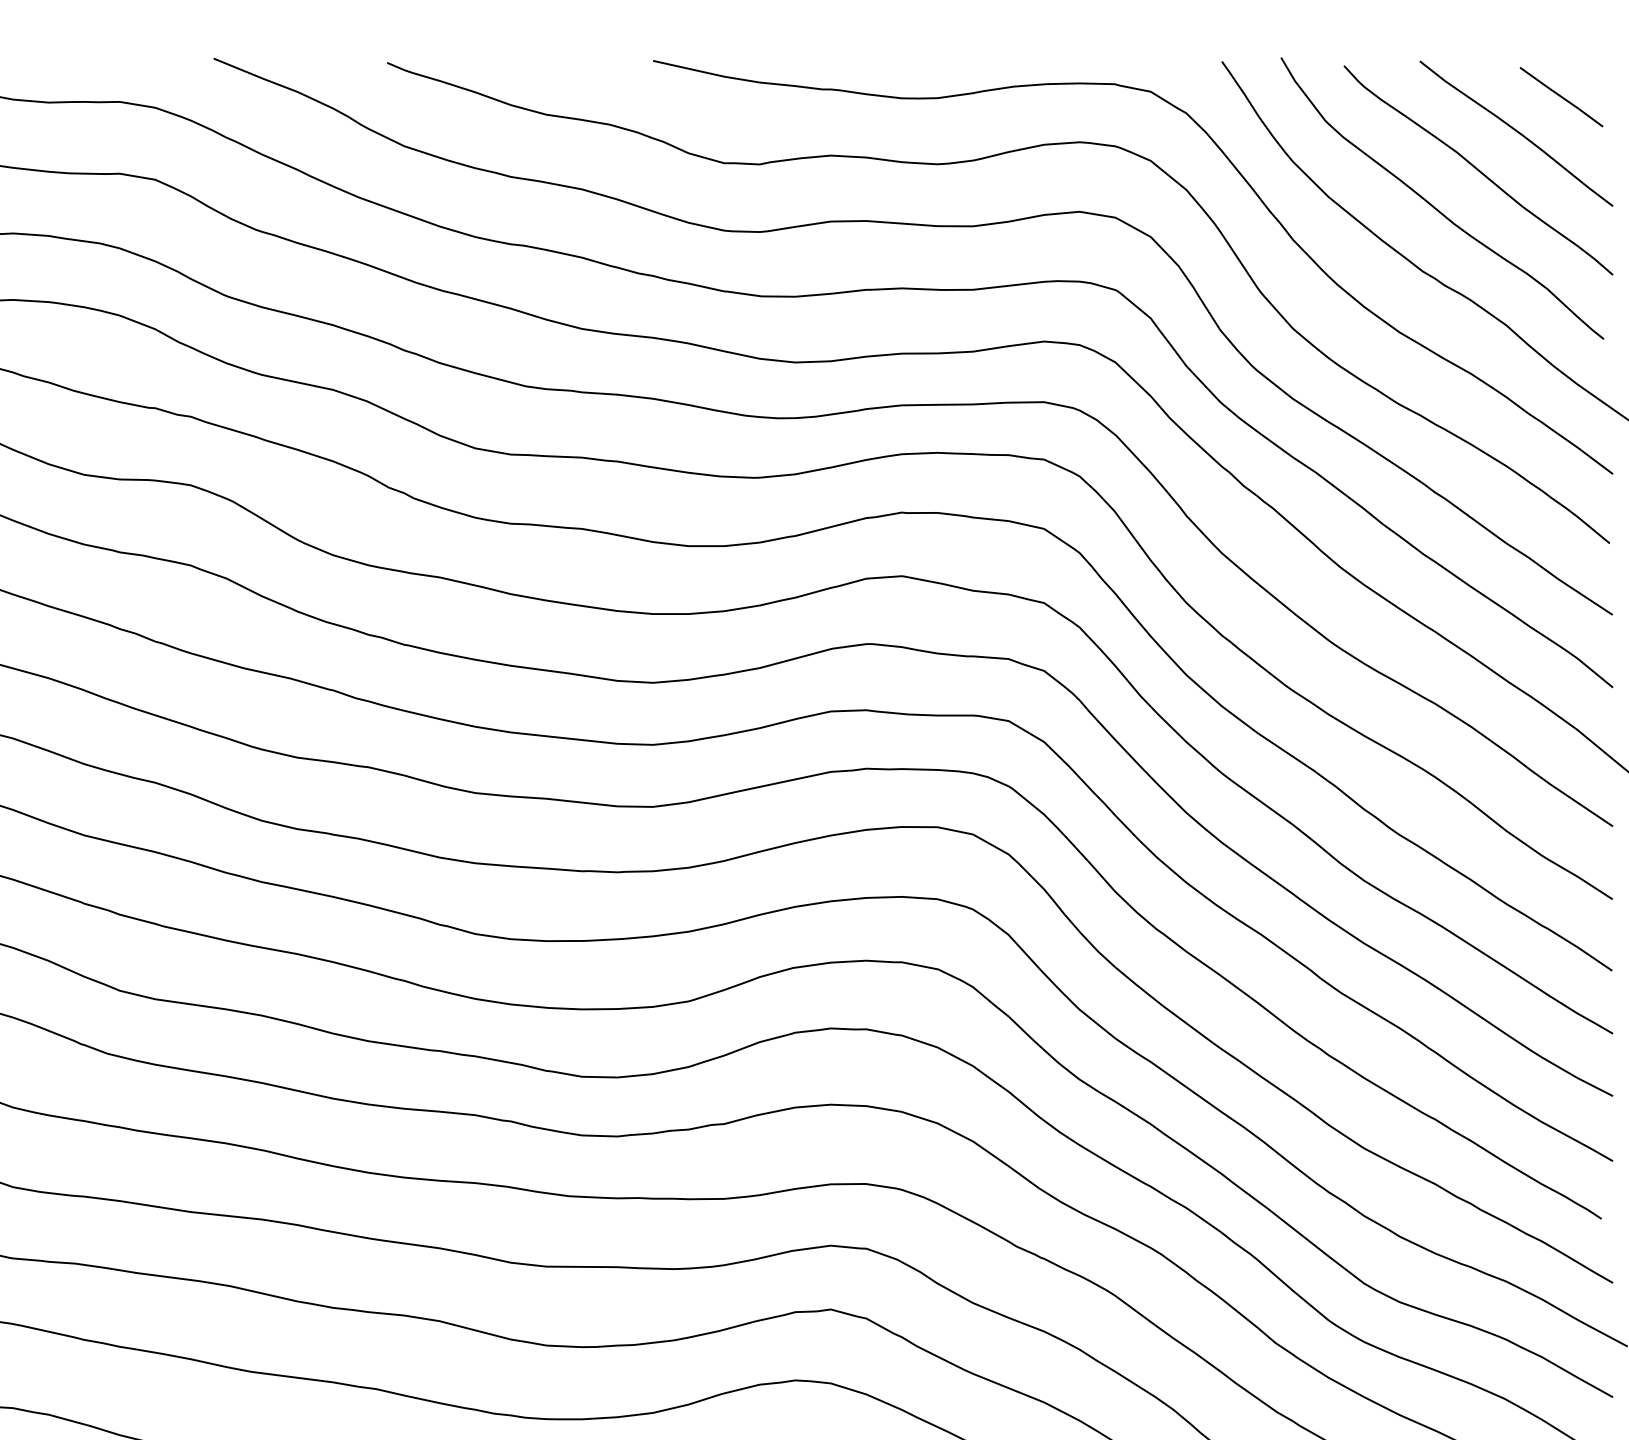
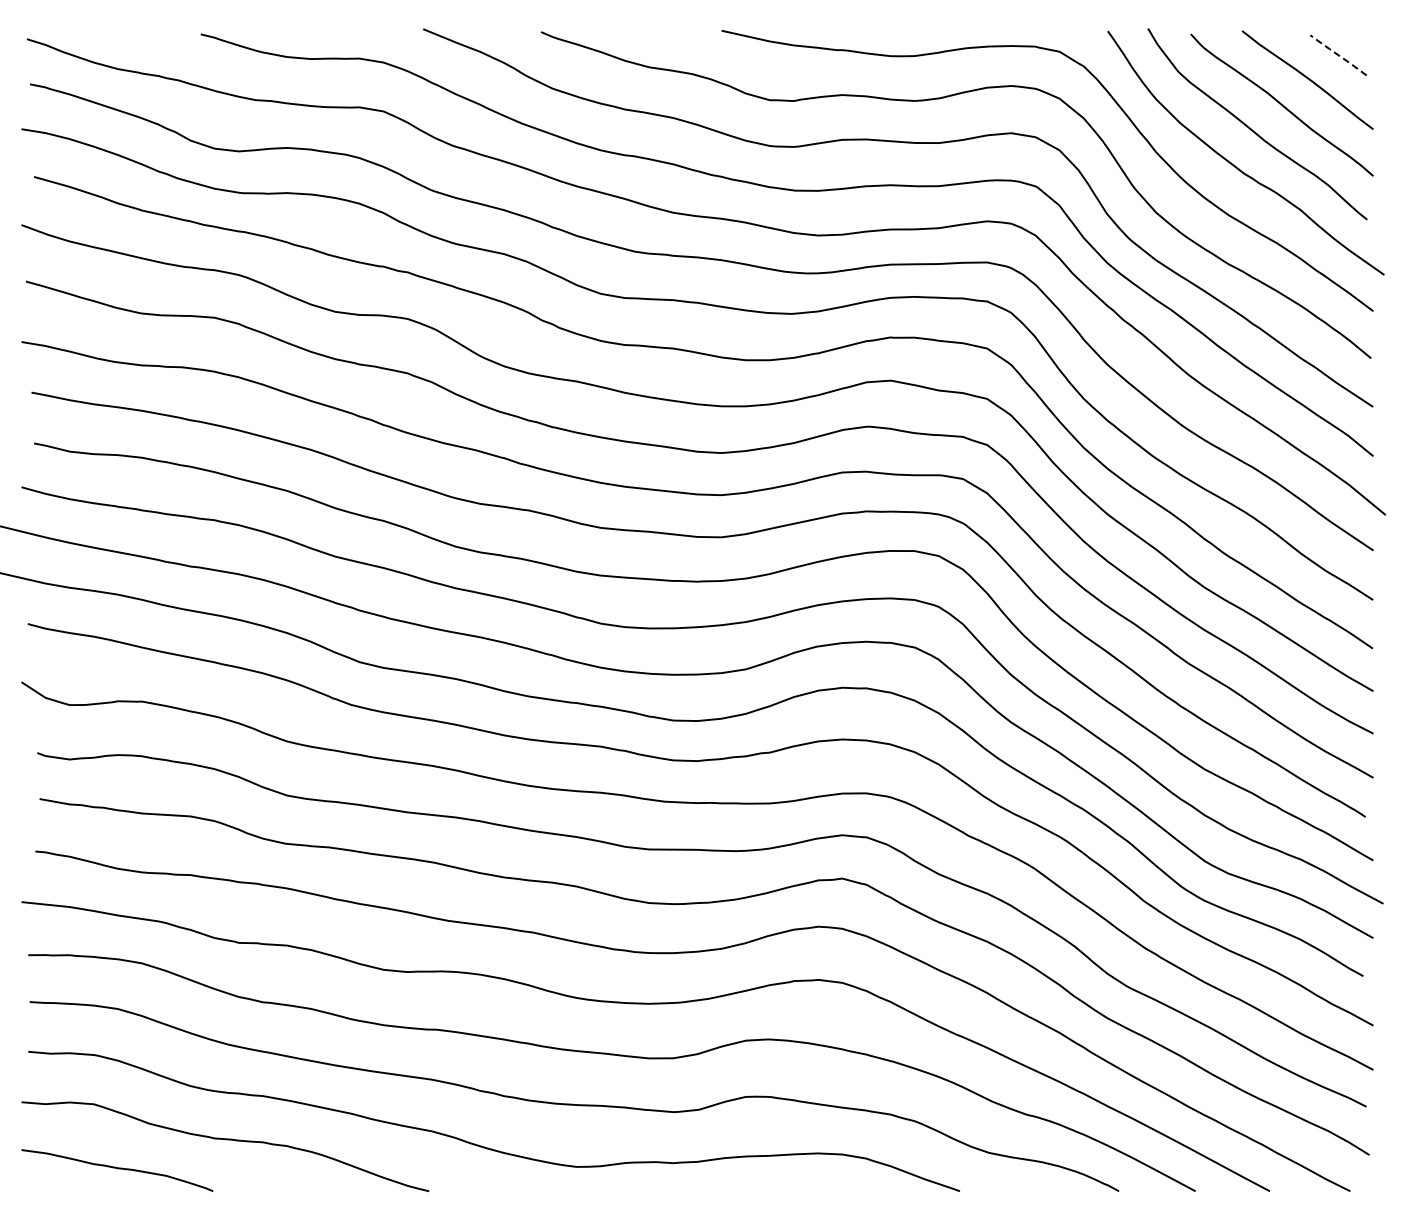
line: (1561, 97) -> (1338, 55), solid -> dashed

